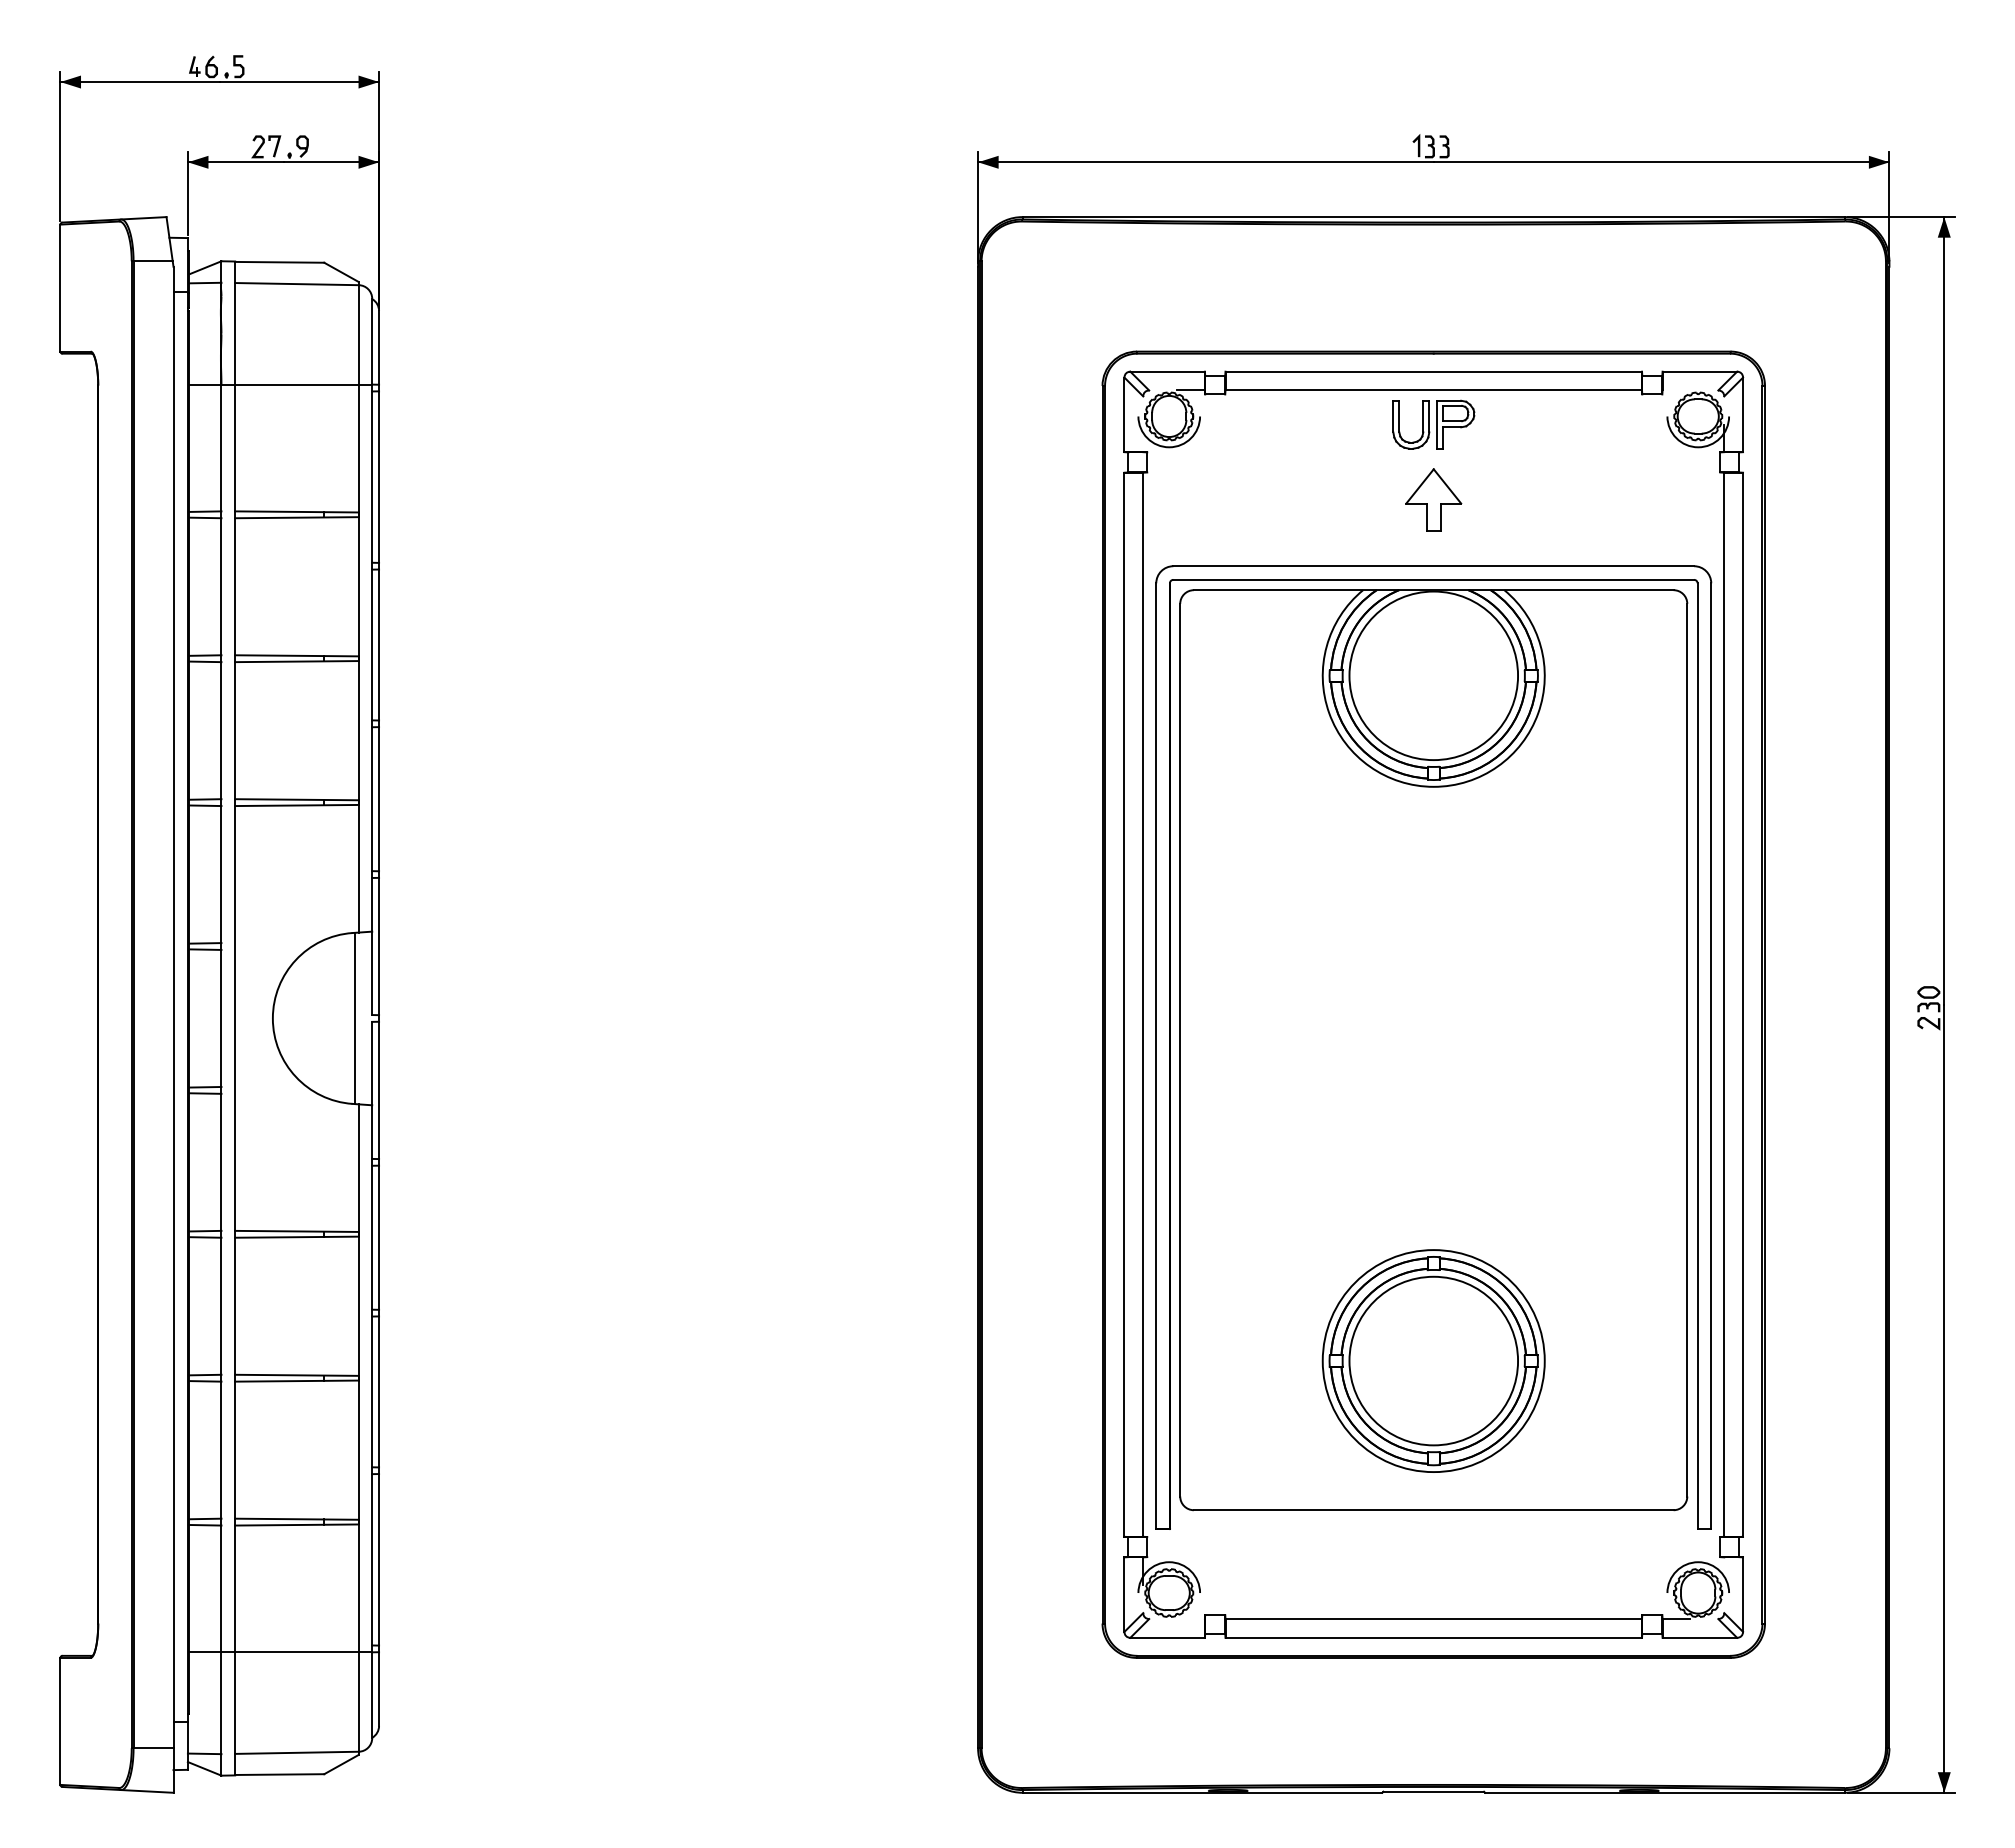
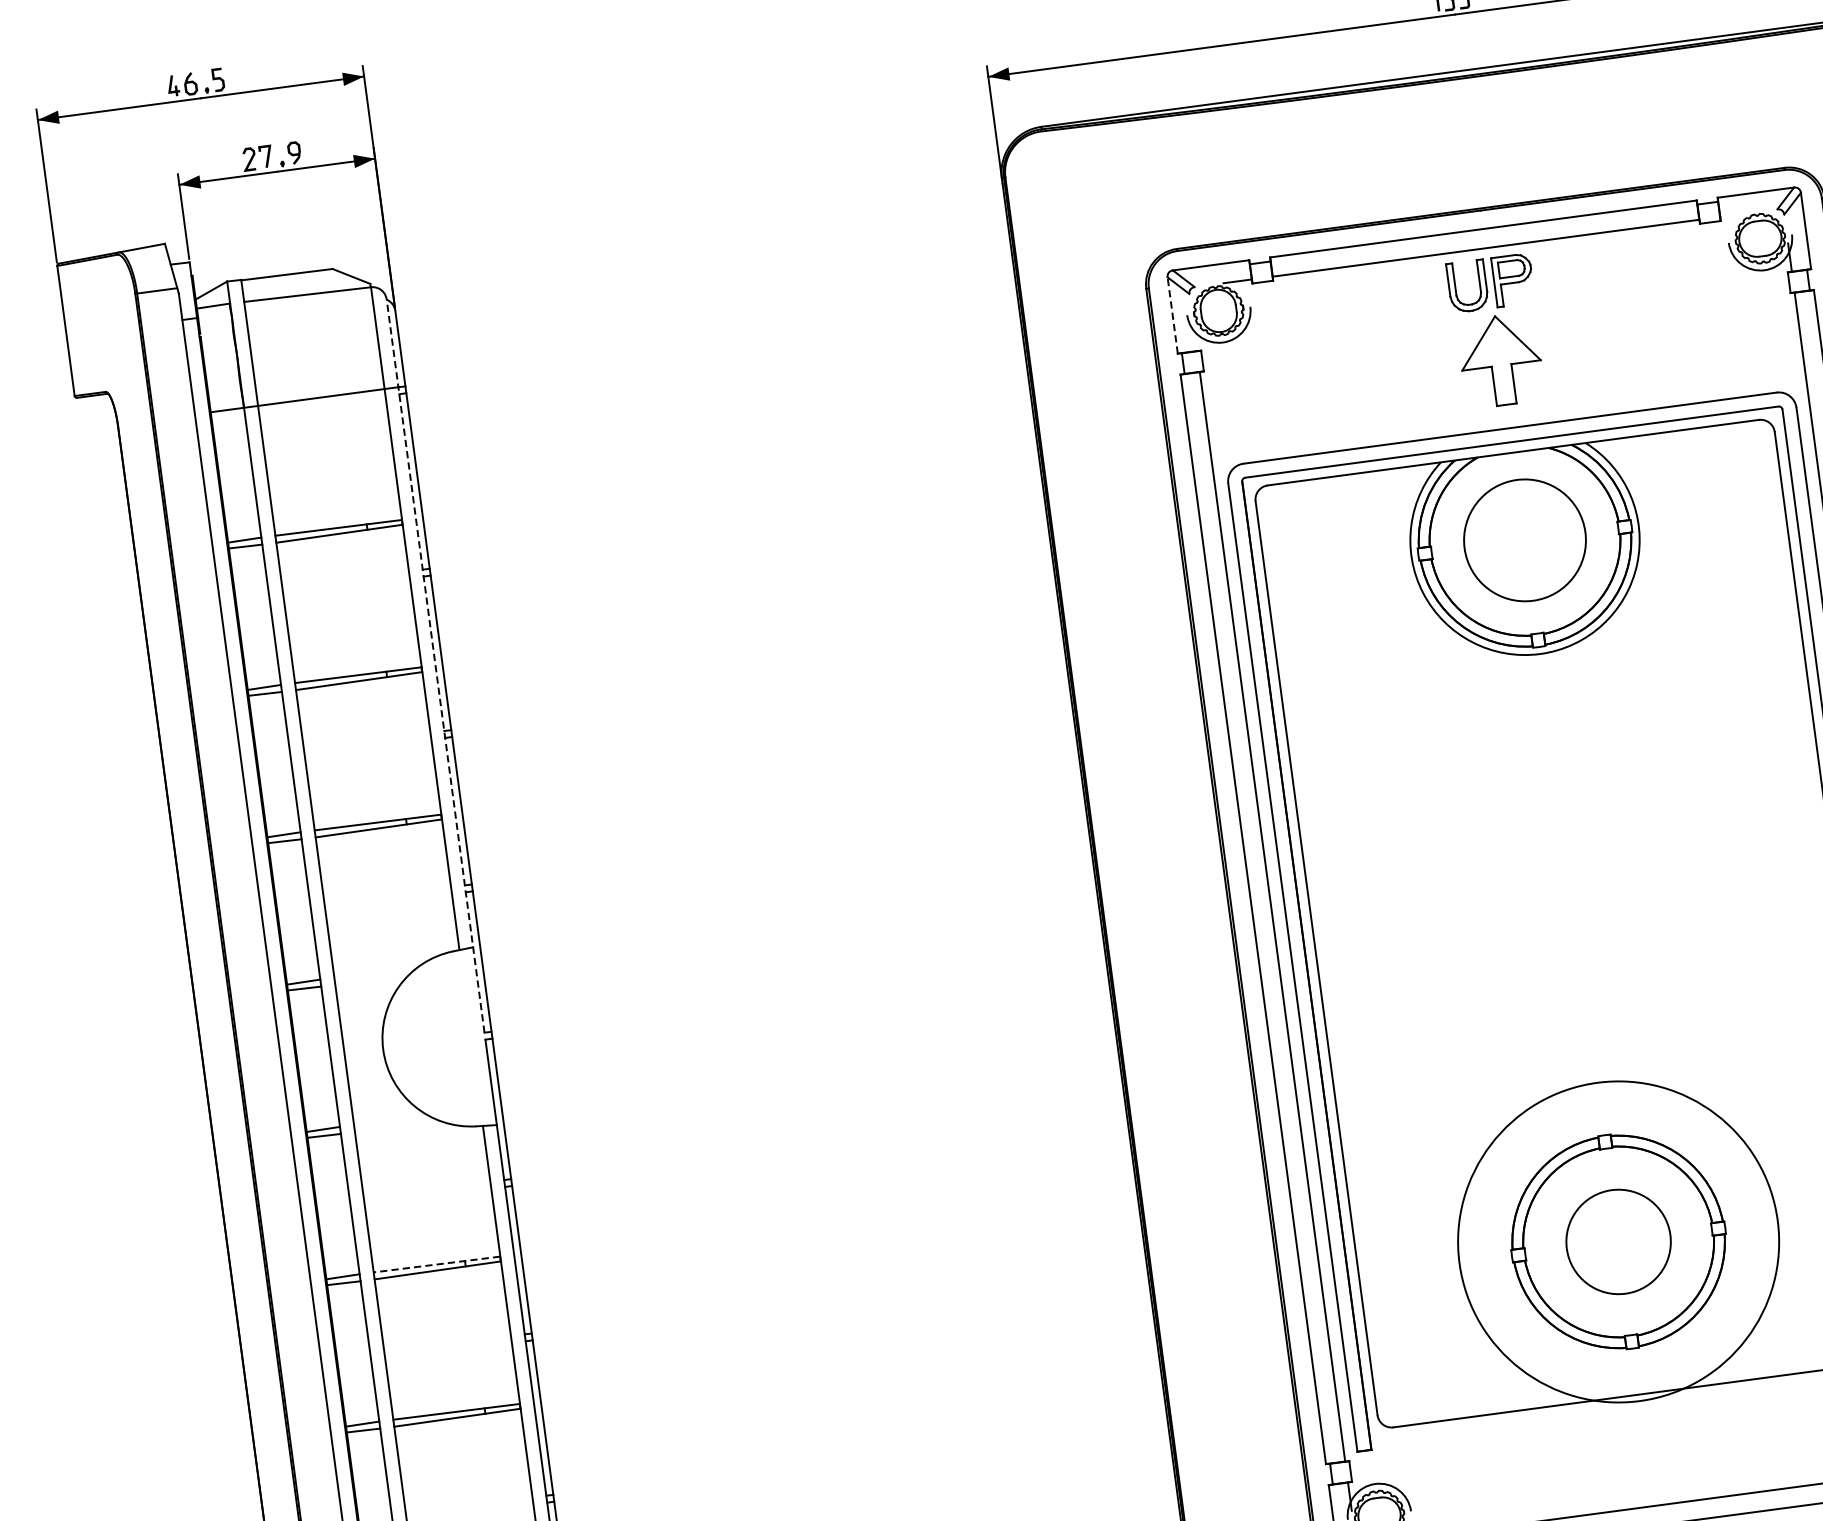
line: (1124, 414) -> (1172, 315), solid -> dashed
part: (1433, 499) -> (1500, 359), size x1.4
line: (372, 656) -> (435, 665), solid -> dashed
circle: (1433, 675) -> (1524, 540), size x0.7
line: (355, 1018) -> (467, 1038), removed
line: (296, 1231) -> (436, 1264), solid -> dashed
circle: (1433, 1360) -> (1618, 1241), size x0.6
circle: (1433, 1361) -> (1618, 1242), size x1.4

